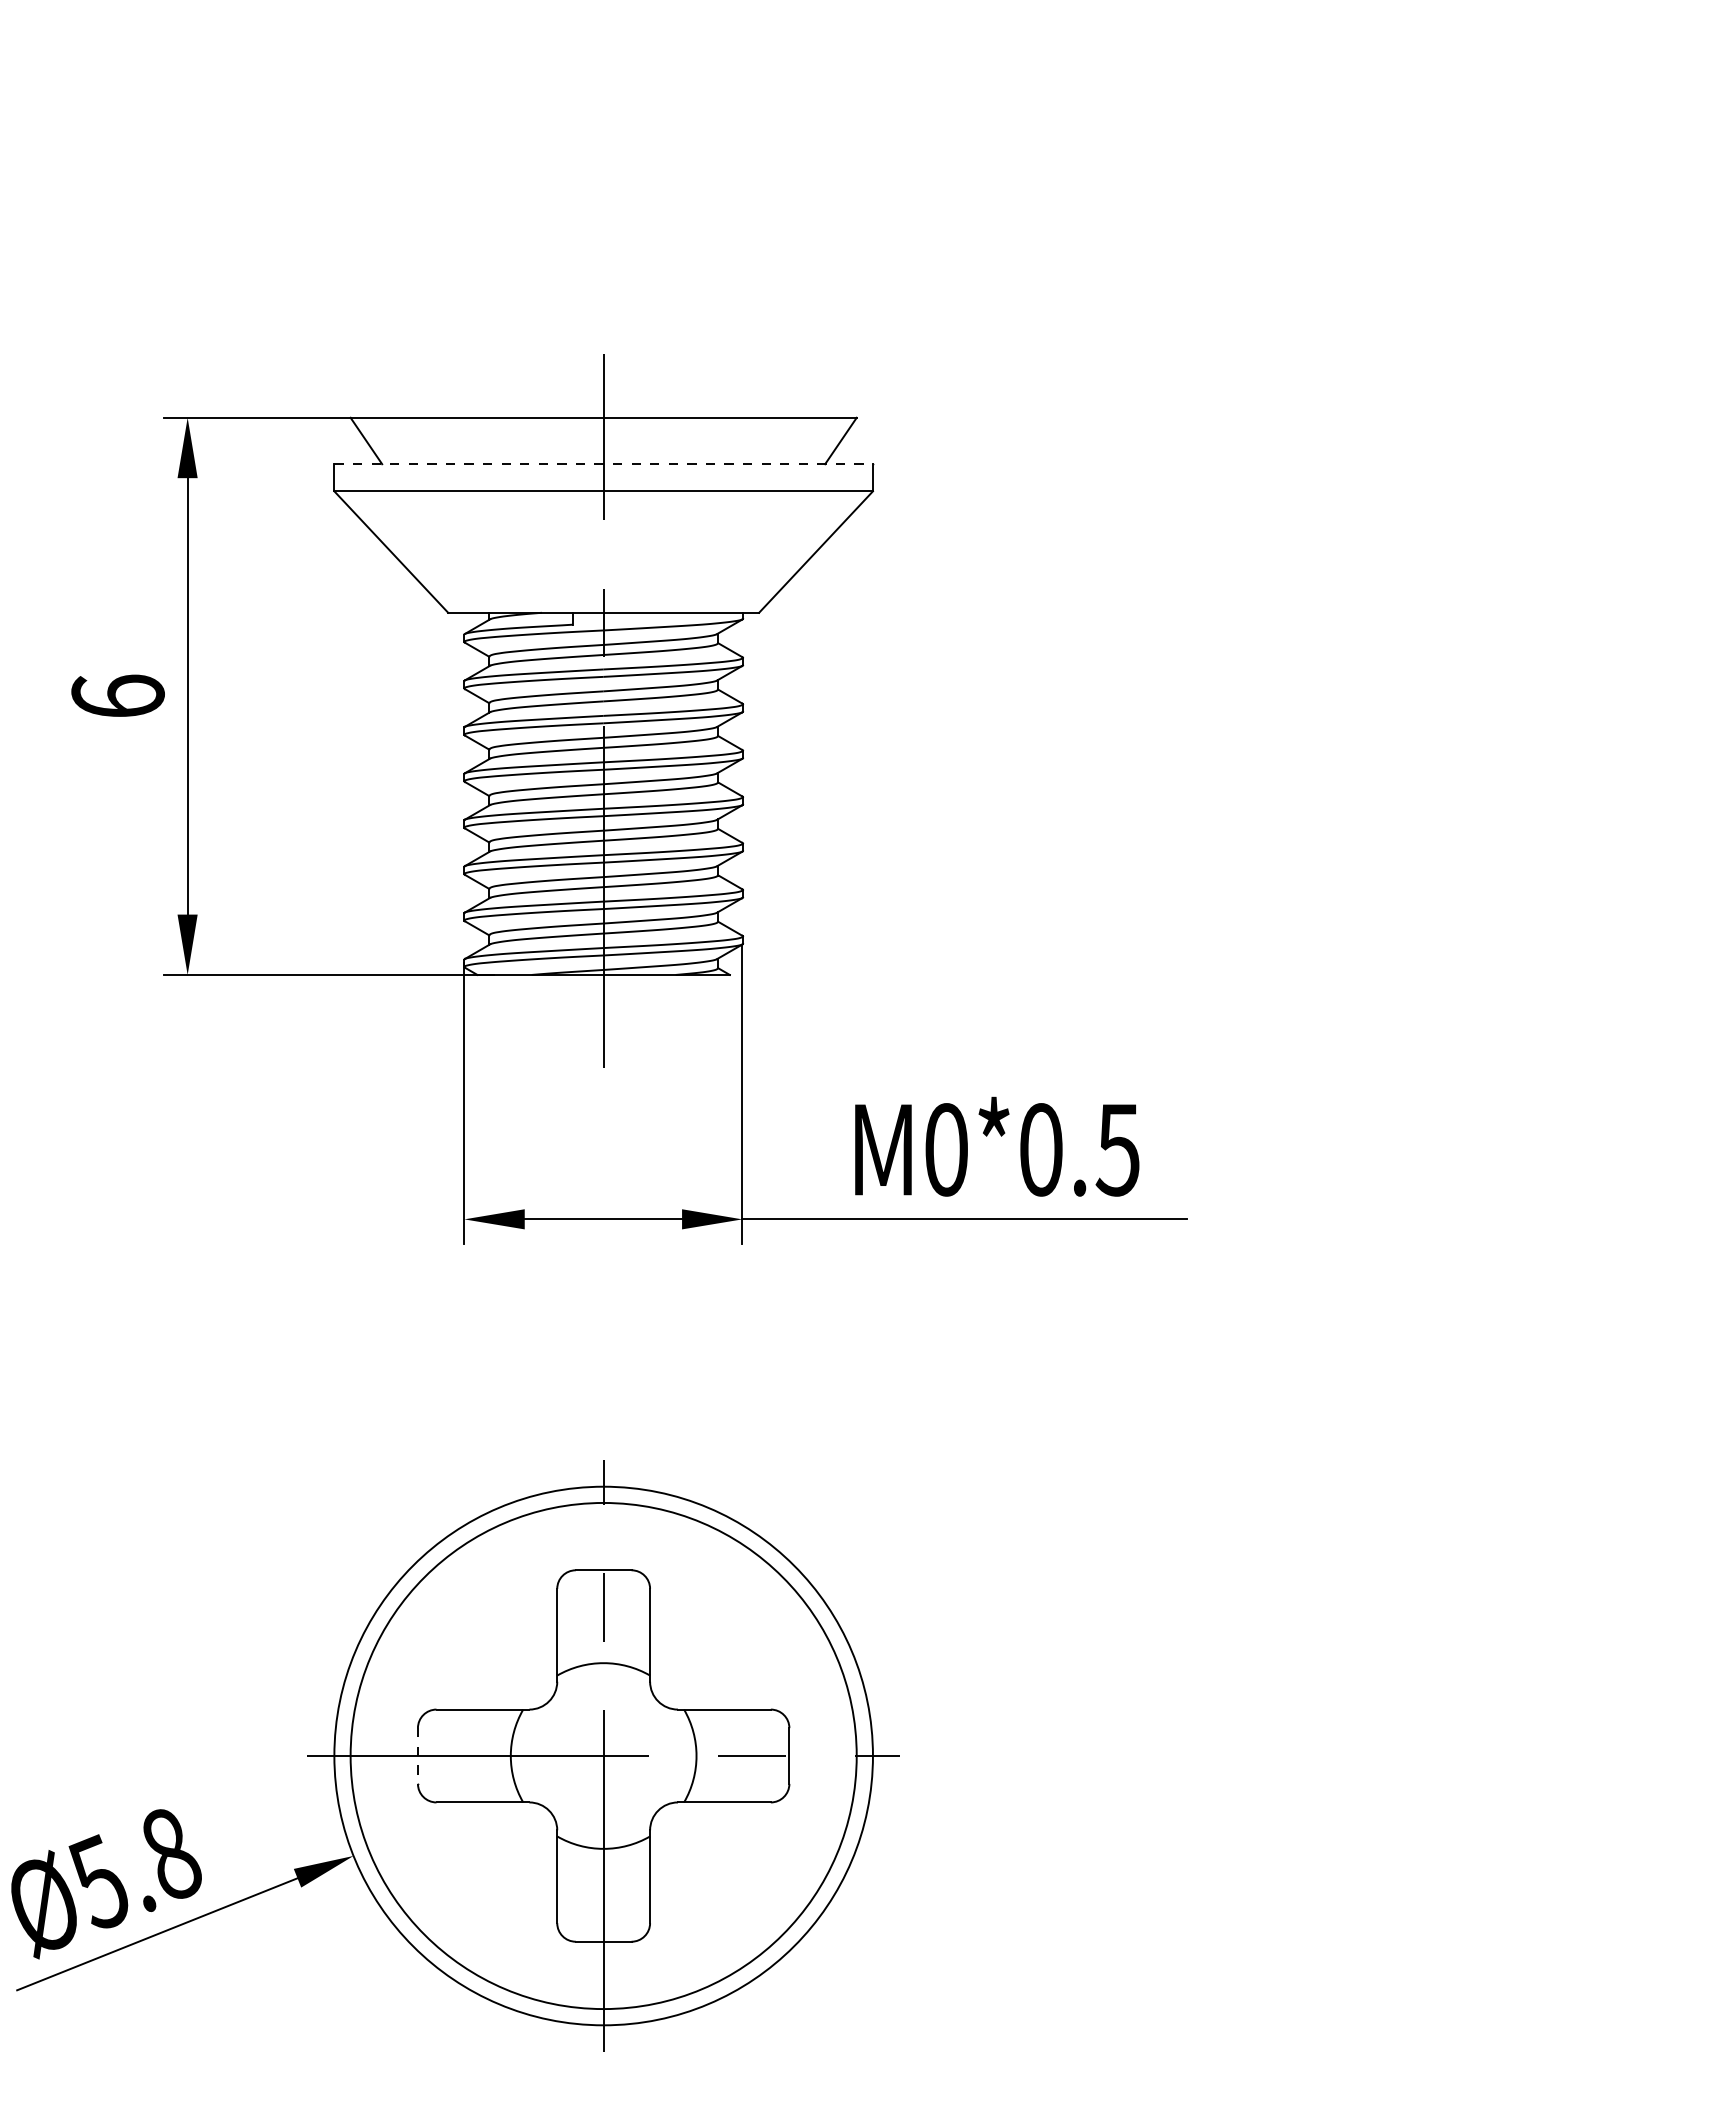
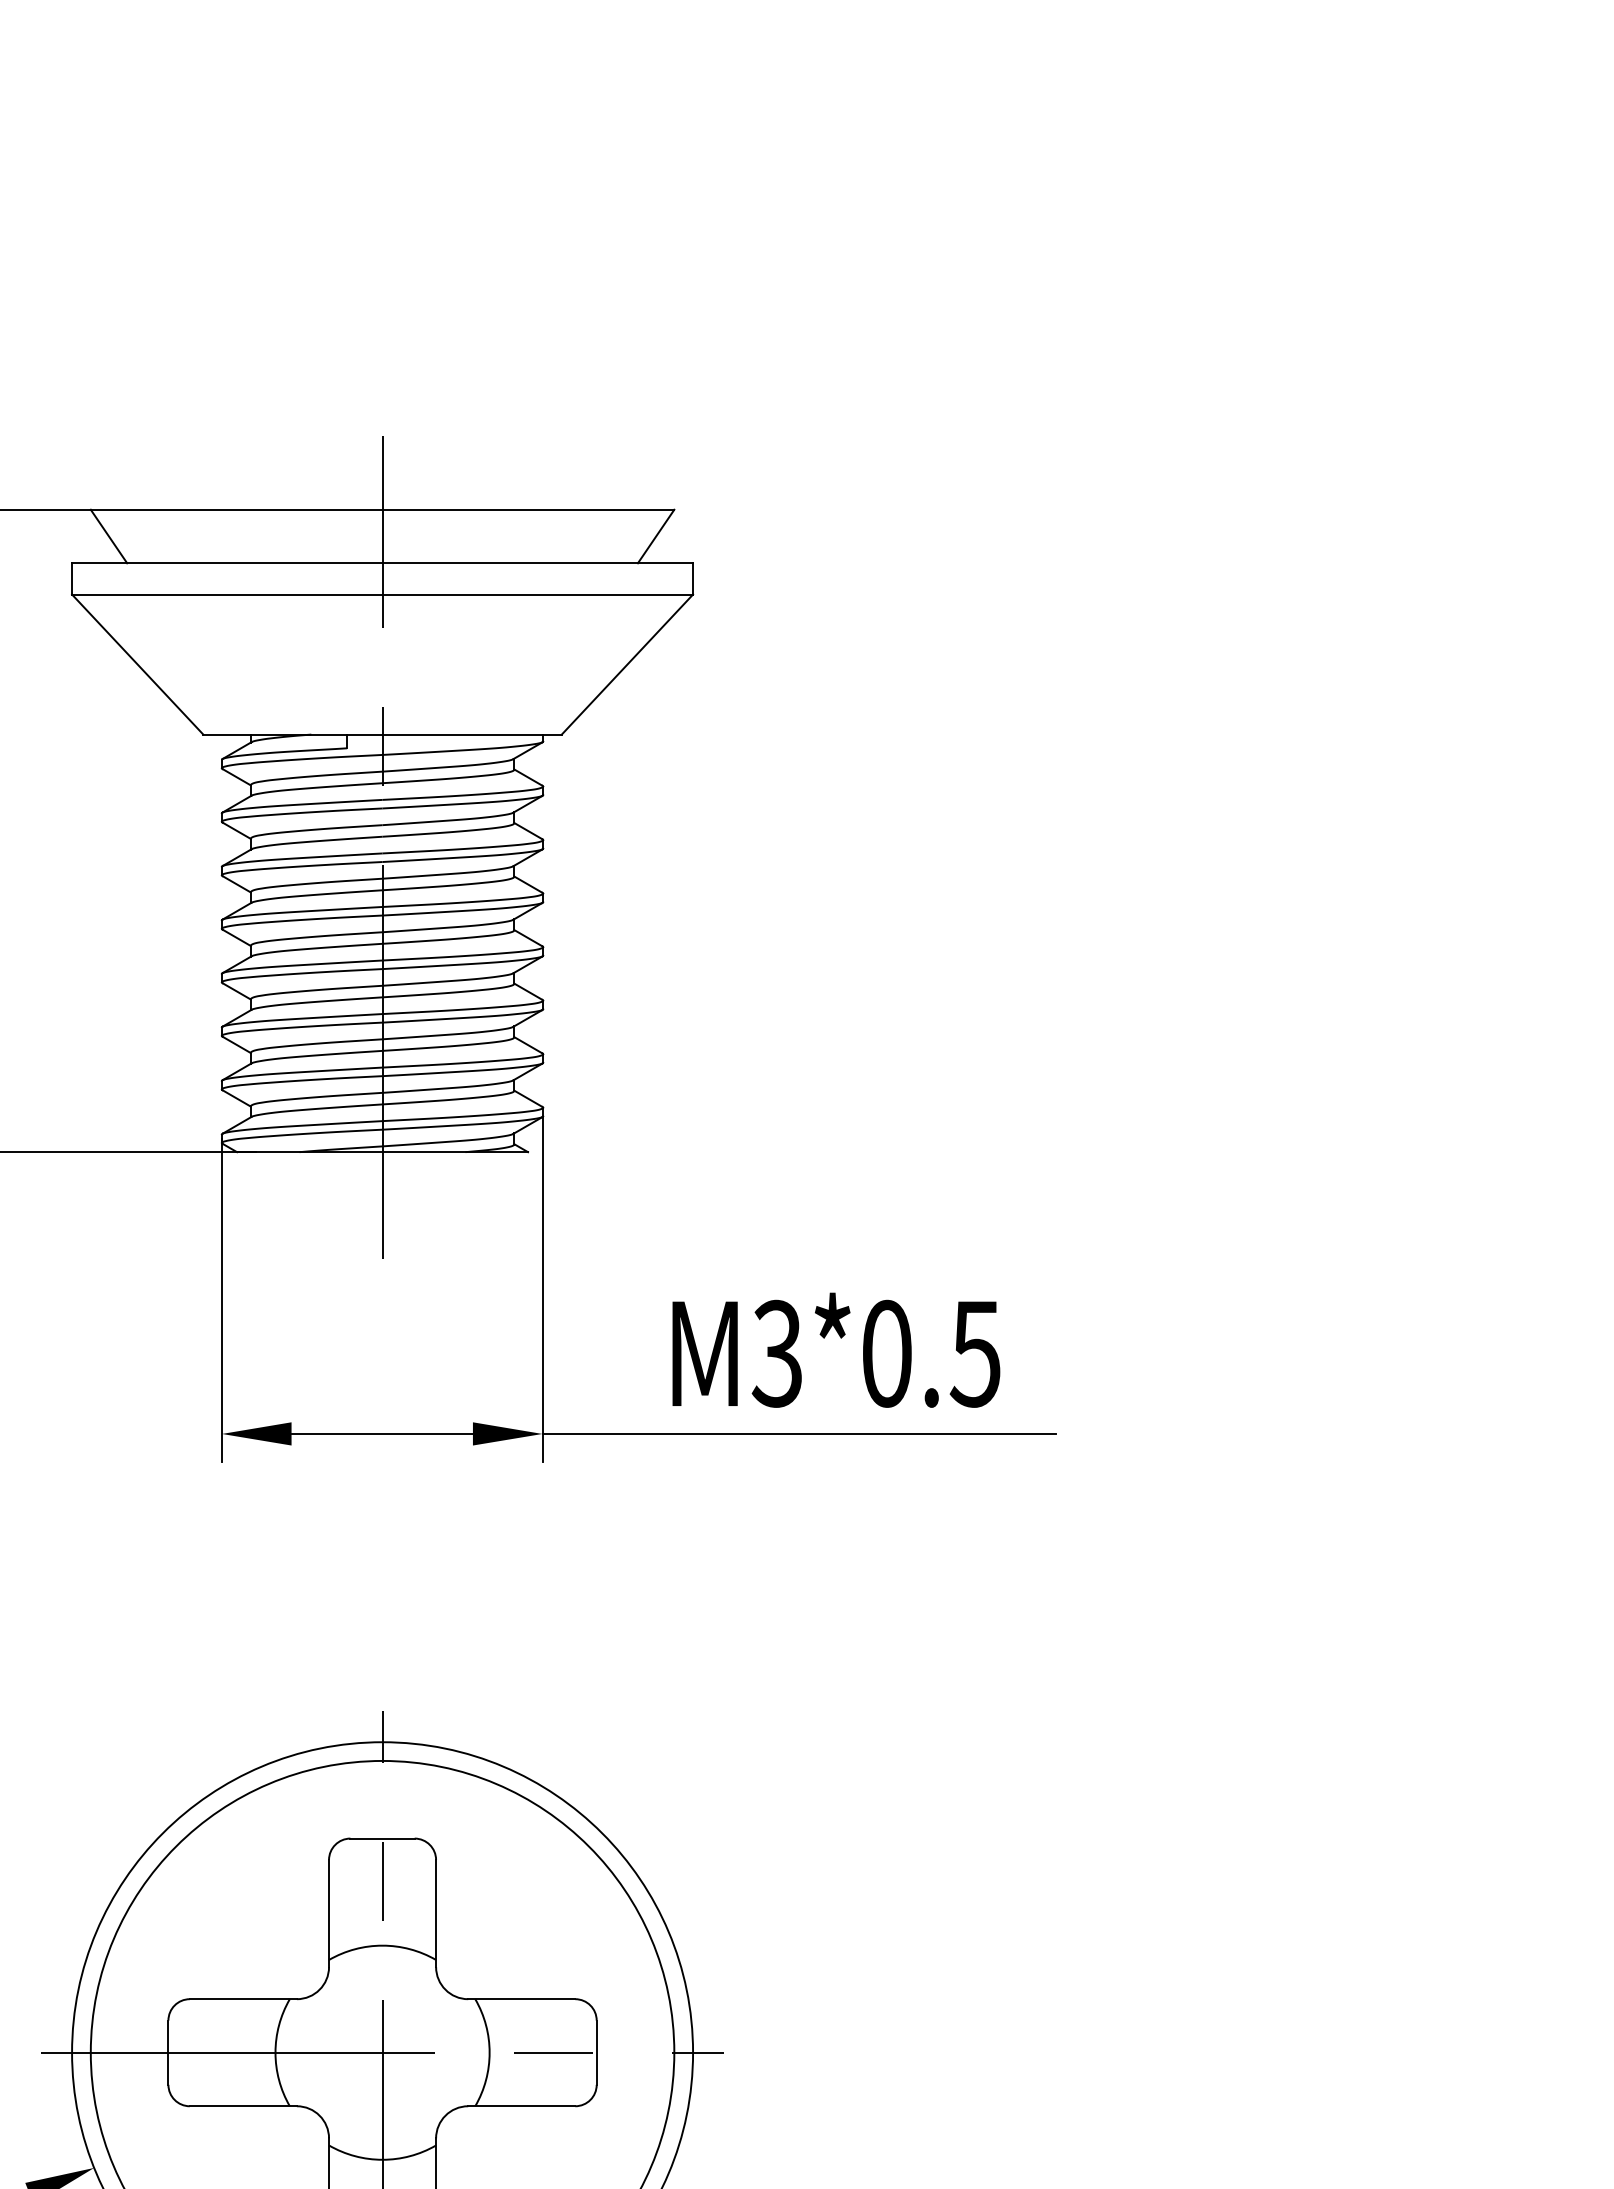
line: (604, 464) -> (383, 563), dashed -> solid
text: (945, 1149) -> (776, 1353), M0*0.5 -> M3*0.5
line: (417, 1756) -> (167, 2053), dashed -> solid

